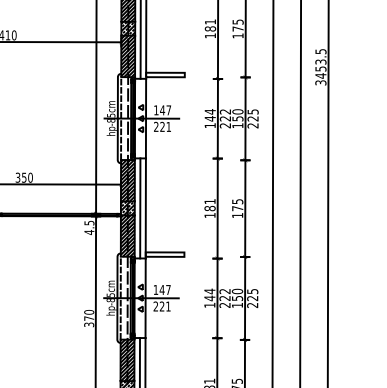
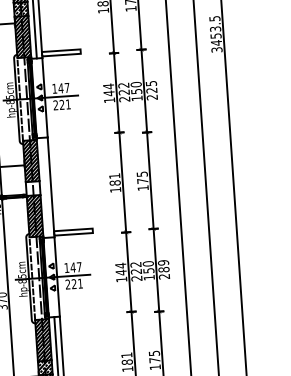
hatch: (127, 208) -> (32, 188), removed
line: (140, 208) -> (45, 187), removed
text: (252, 294) -> (163, 265), 225 -> 289

